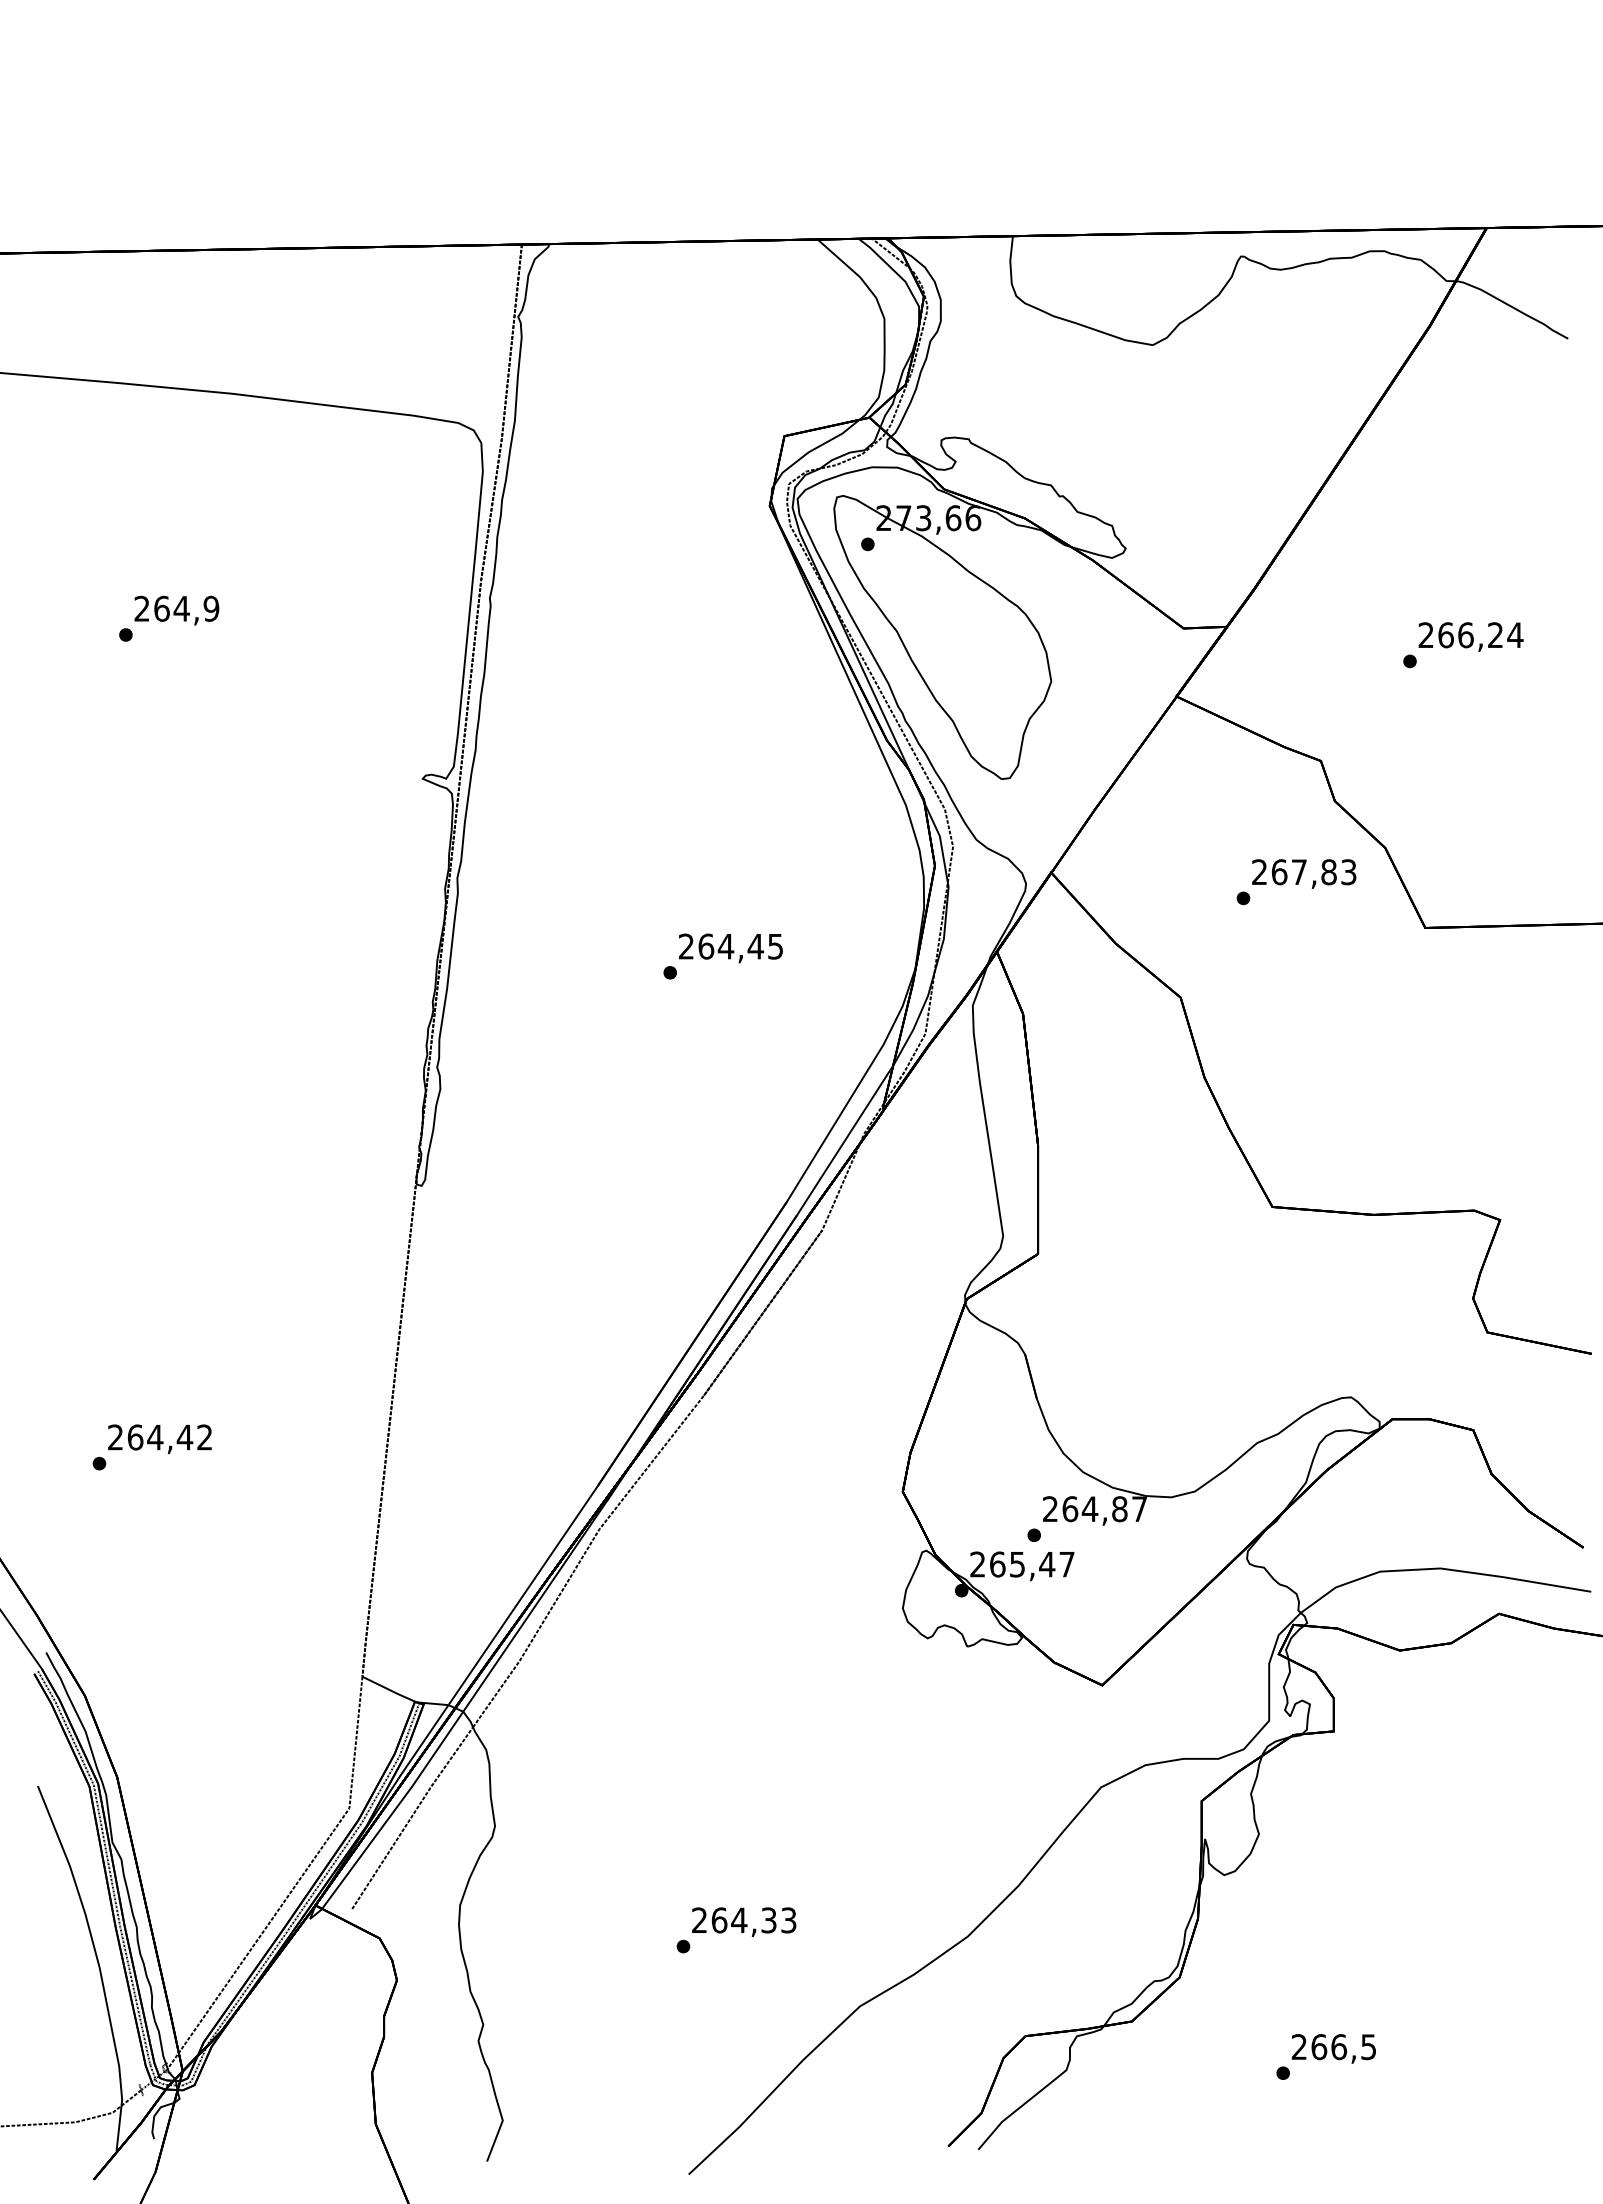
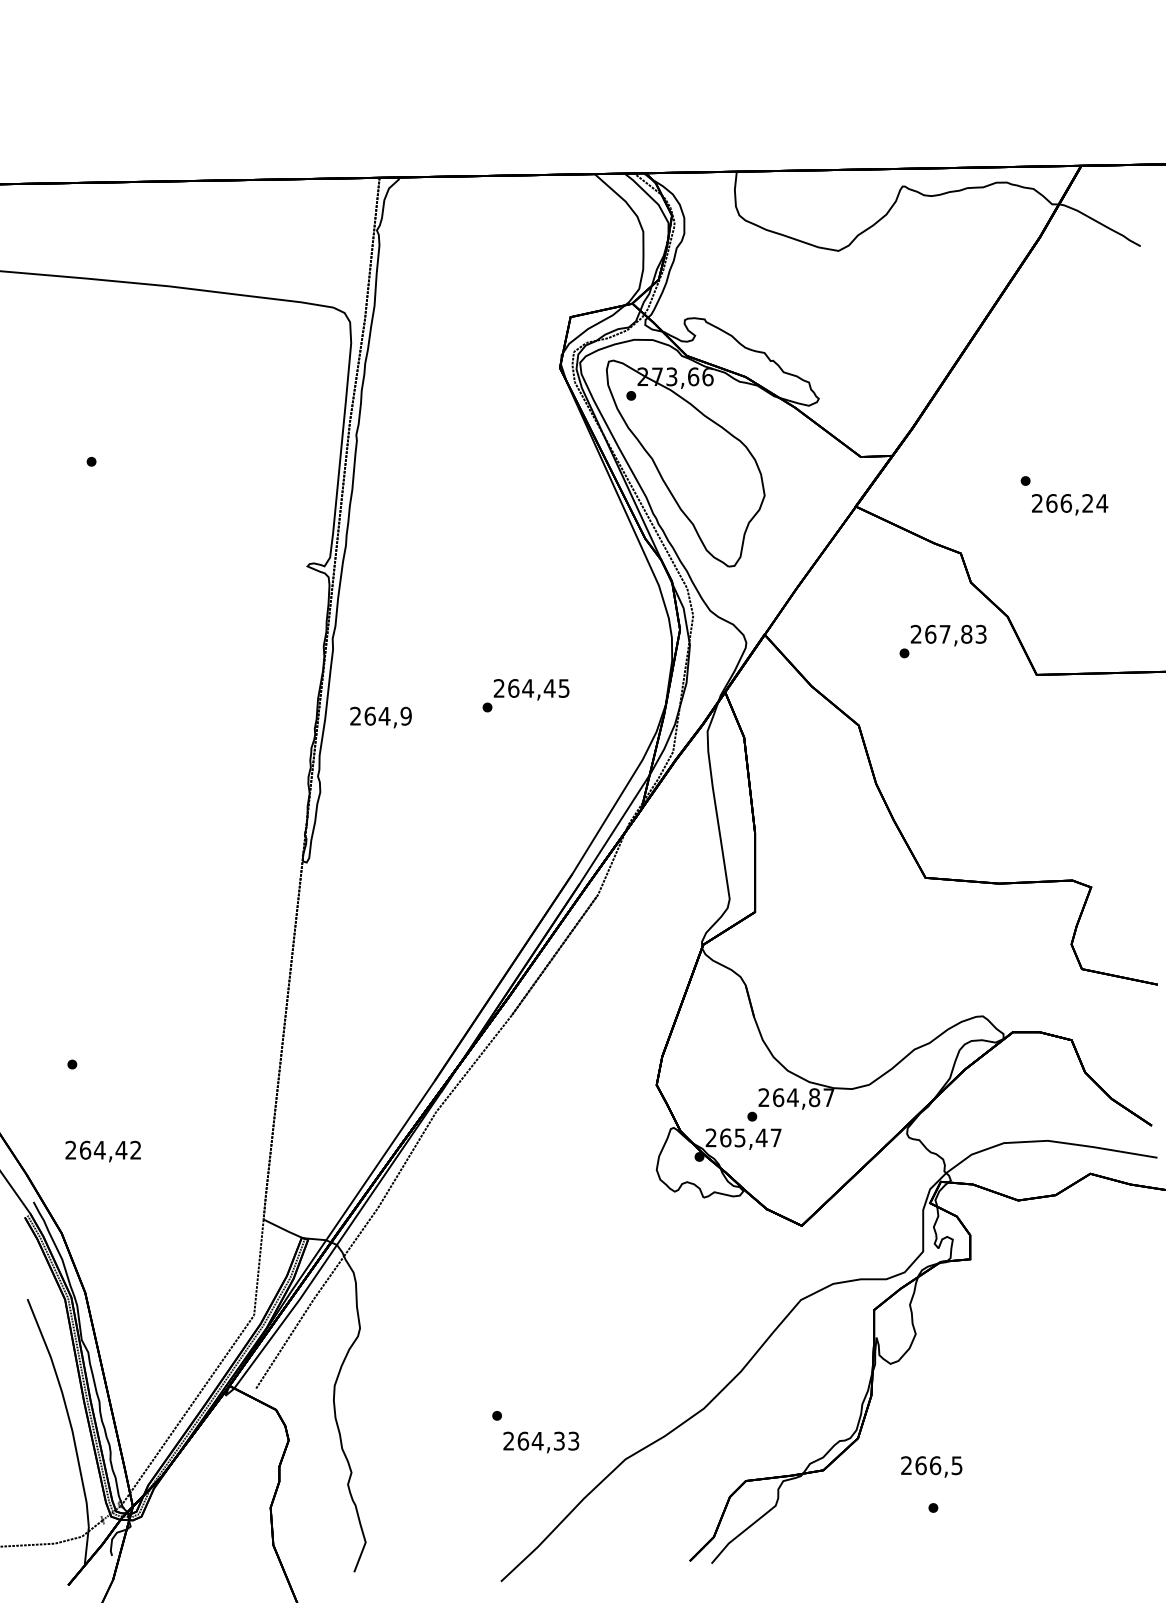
text: (176, 610) -> (380, 717), moved
text: (1470, 636) -> (1069, 504), moved
text: (159, 1439) -> (102, 1151), moved
text: (744, 1921) -> (541, 1441), moved
text: (1333, 2048) -> (931, 1466), moved

